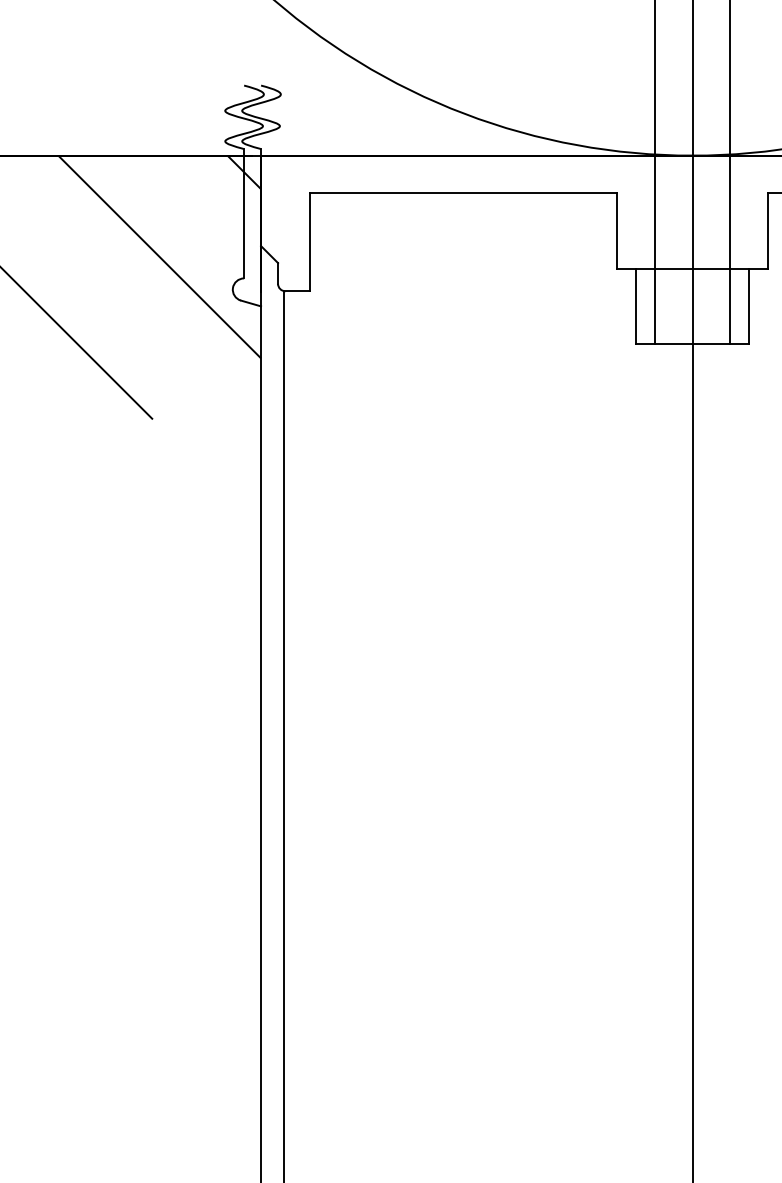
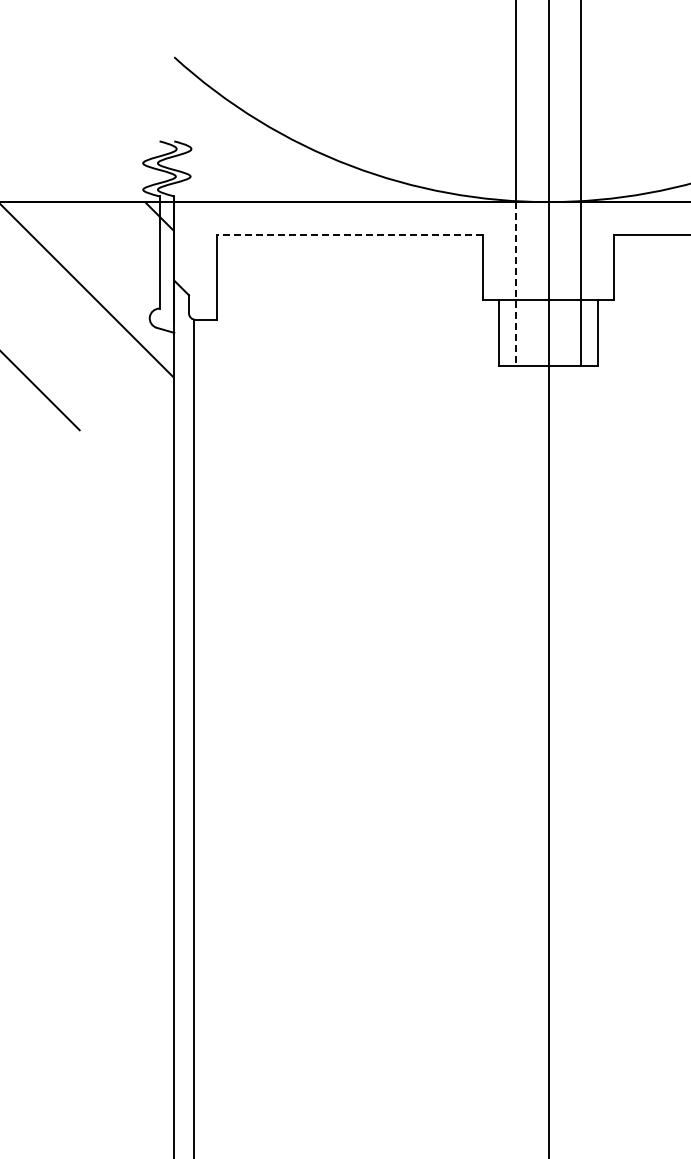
line: (463, 192) -> (349, 234), solid -> dashed
line: (654, 249) -> (515, 283), solid -> dashed

